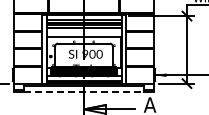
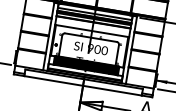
line: (84, 92) -> (83, 85), dashed -> solid

